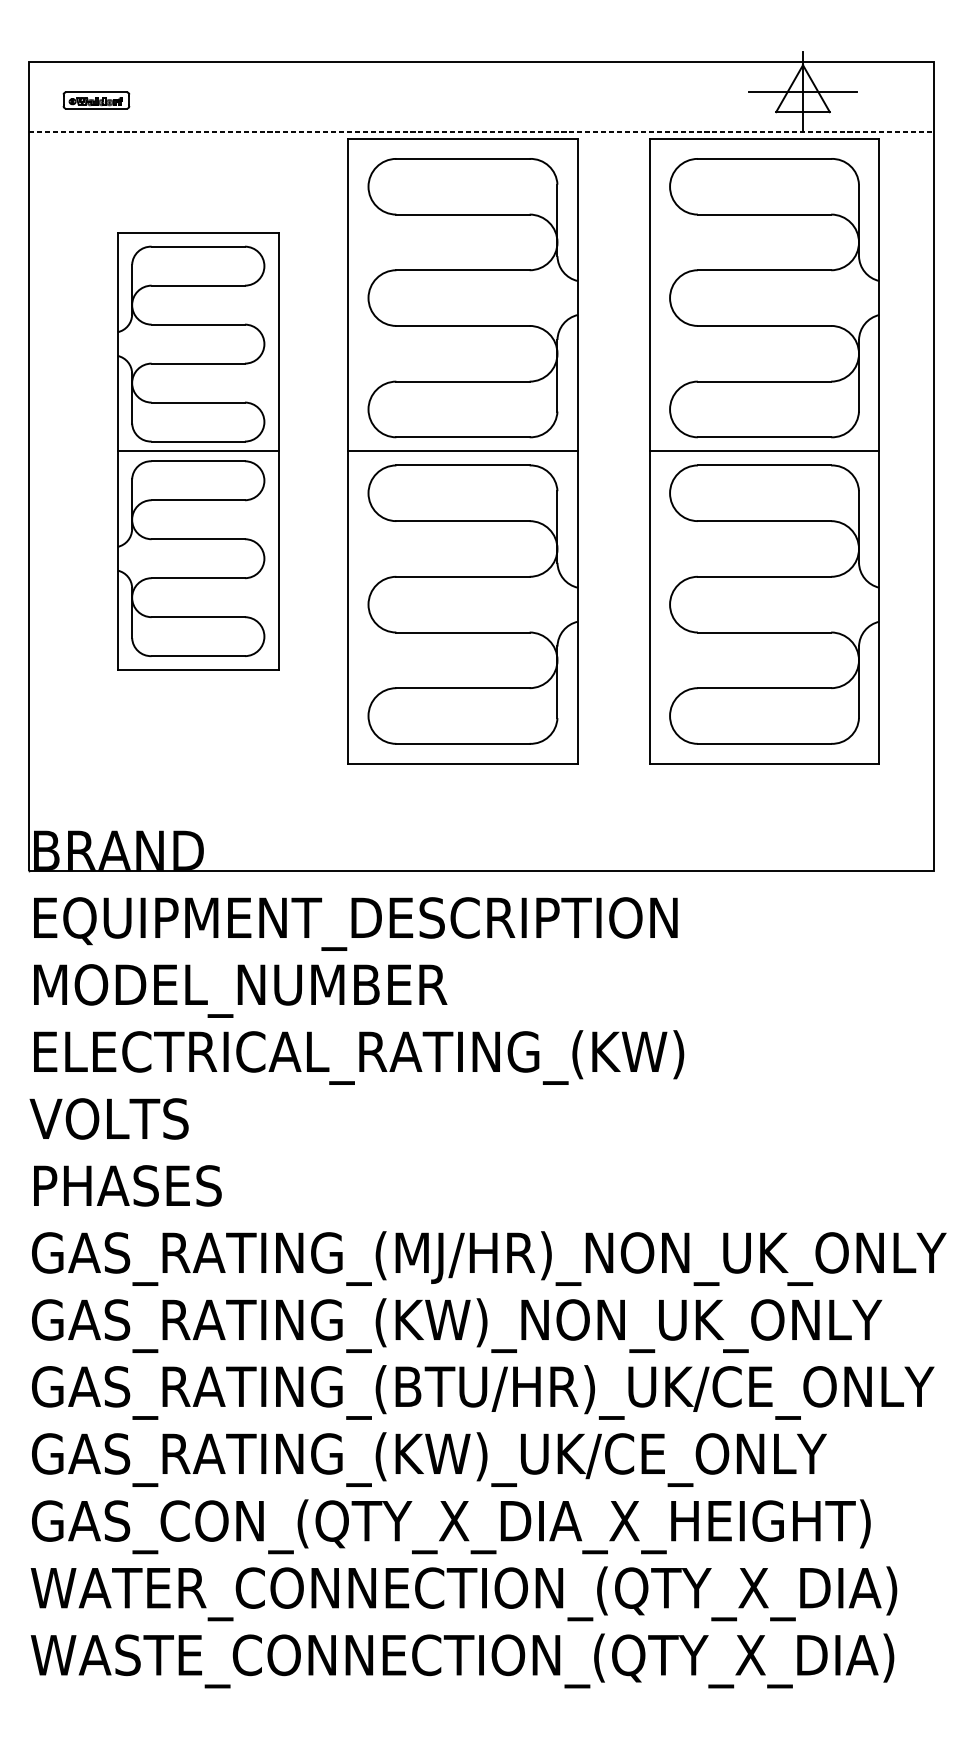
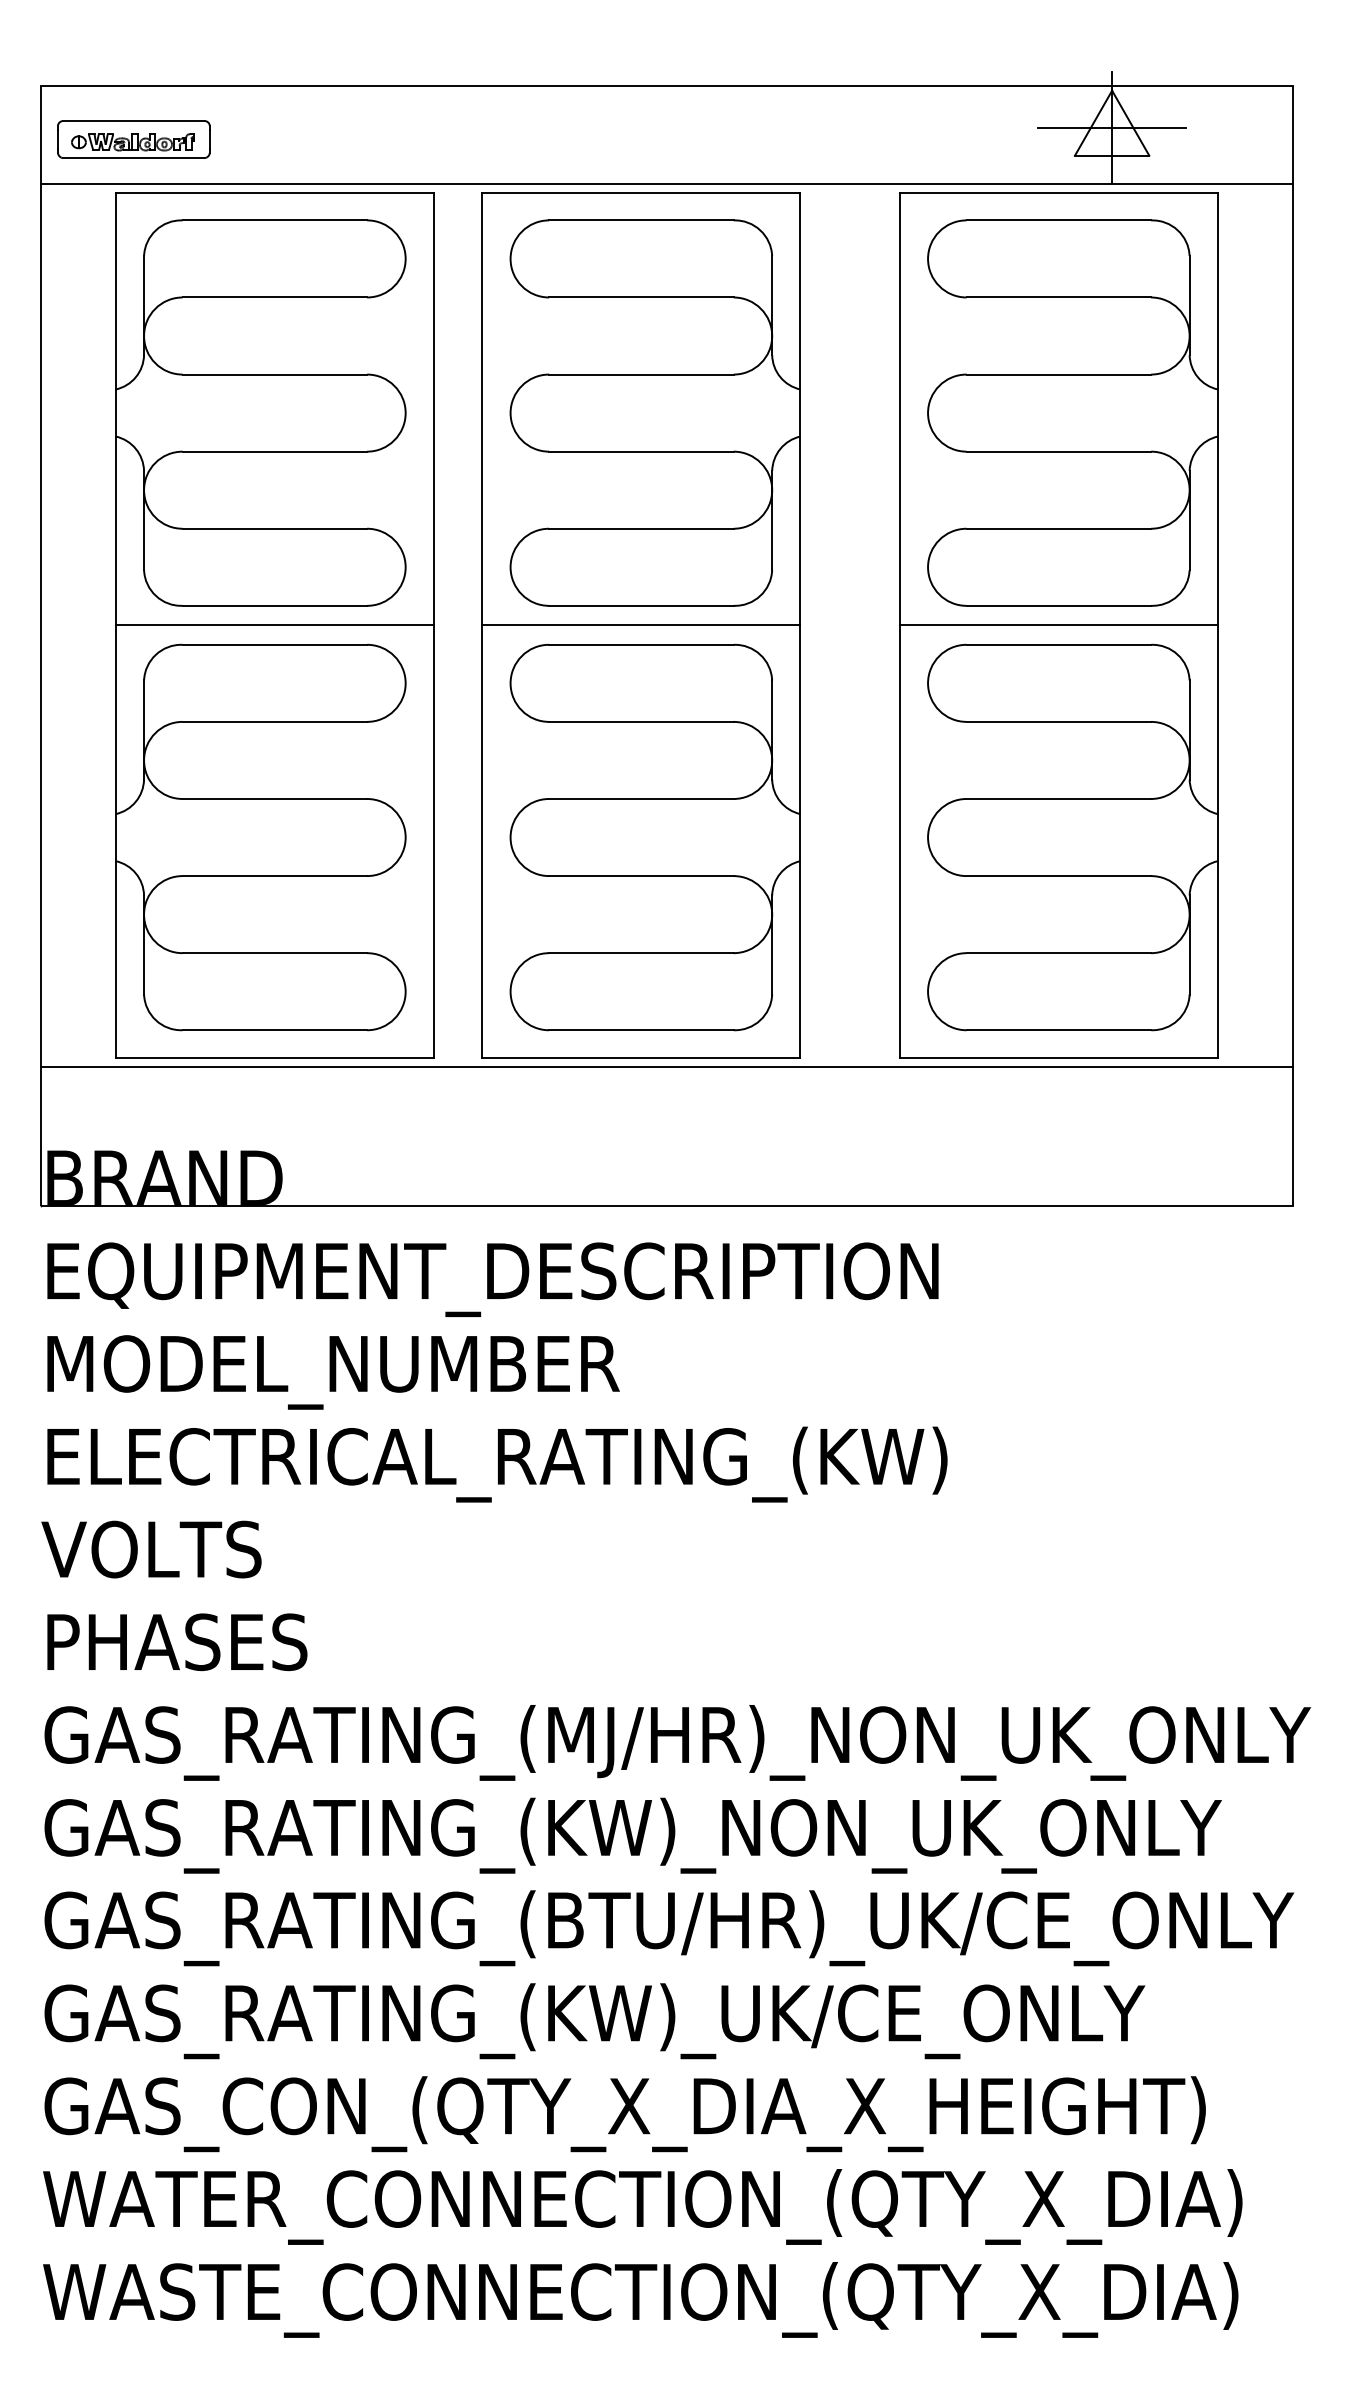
part: (96, 100) -> (133, 139), size x1.67
line: (481, 132) -> (667, 183), dashed -> solid
part: (197, 451) -> (274, 625), size x1.43
line: (481, 770) -> (666, 1067), added

